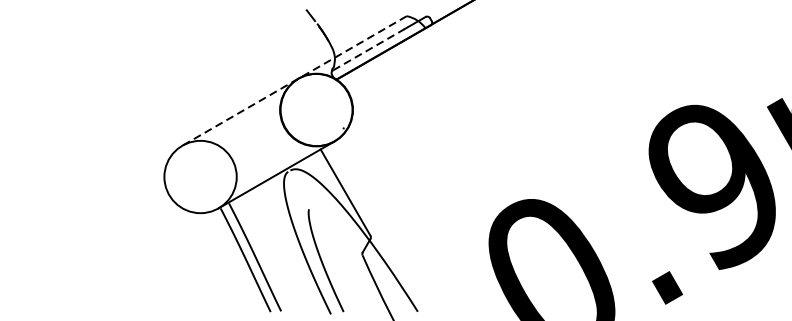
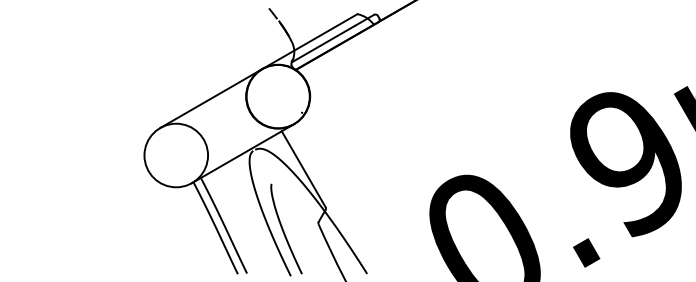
line: (369, 49) -> (324, 43), dashed -> solid
line: (294, 81) -> (258, 71), dashed -> solid

